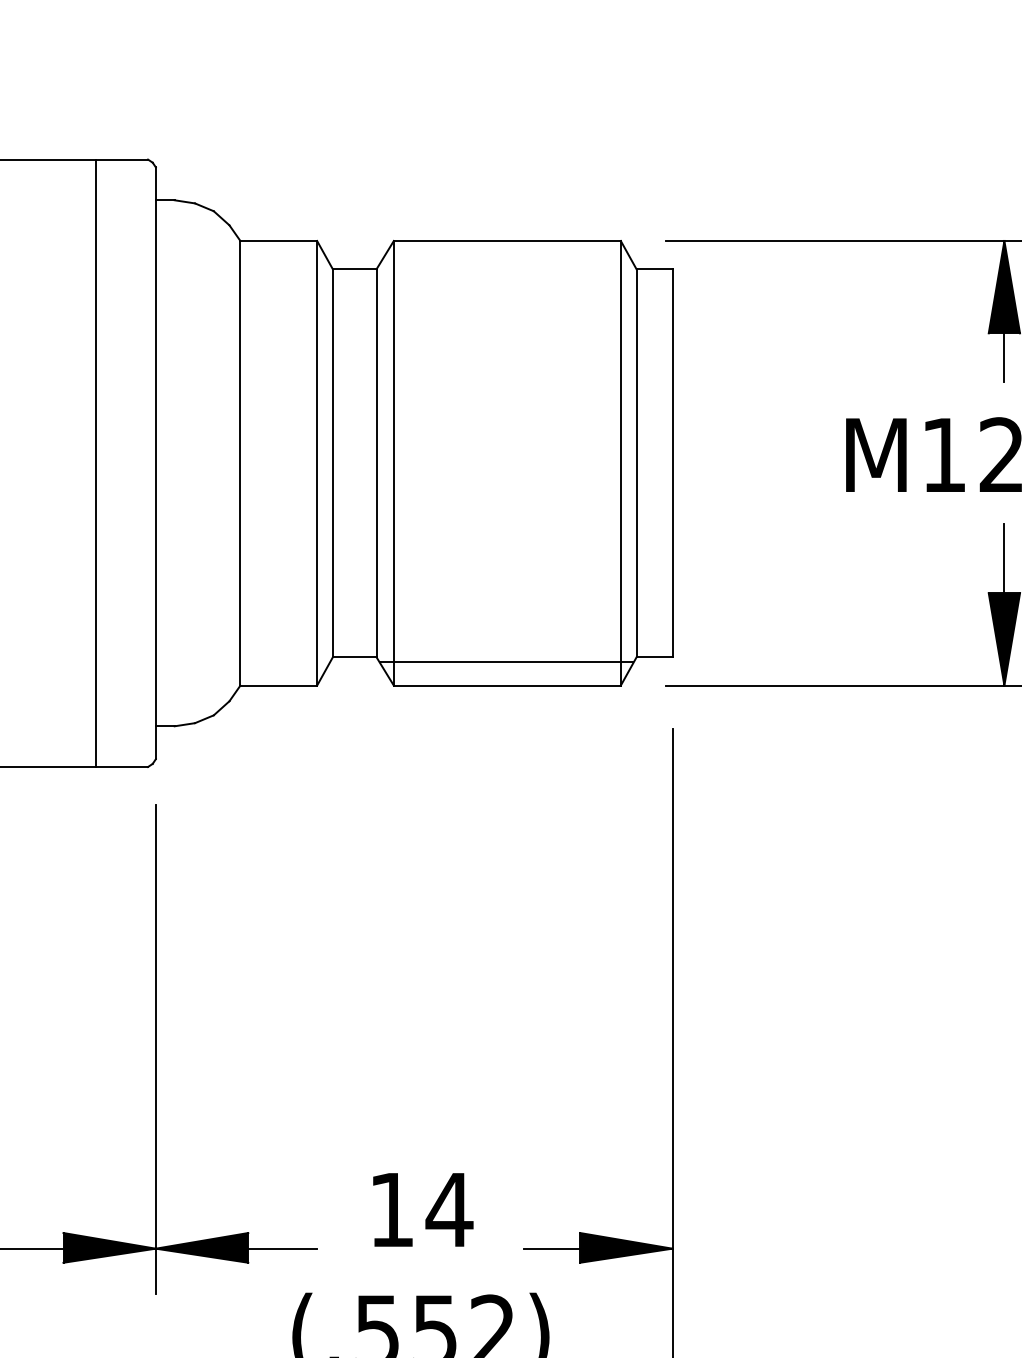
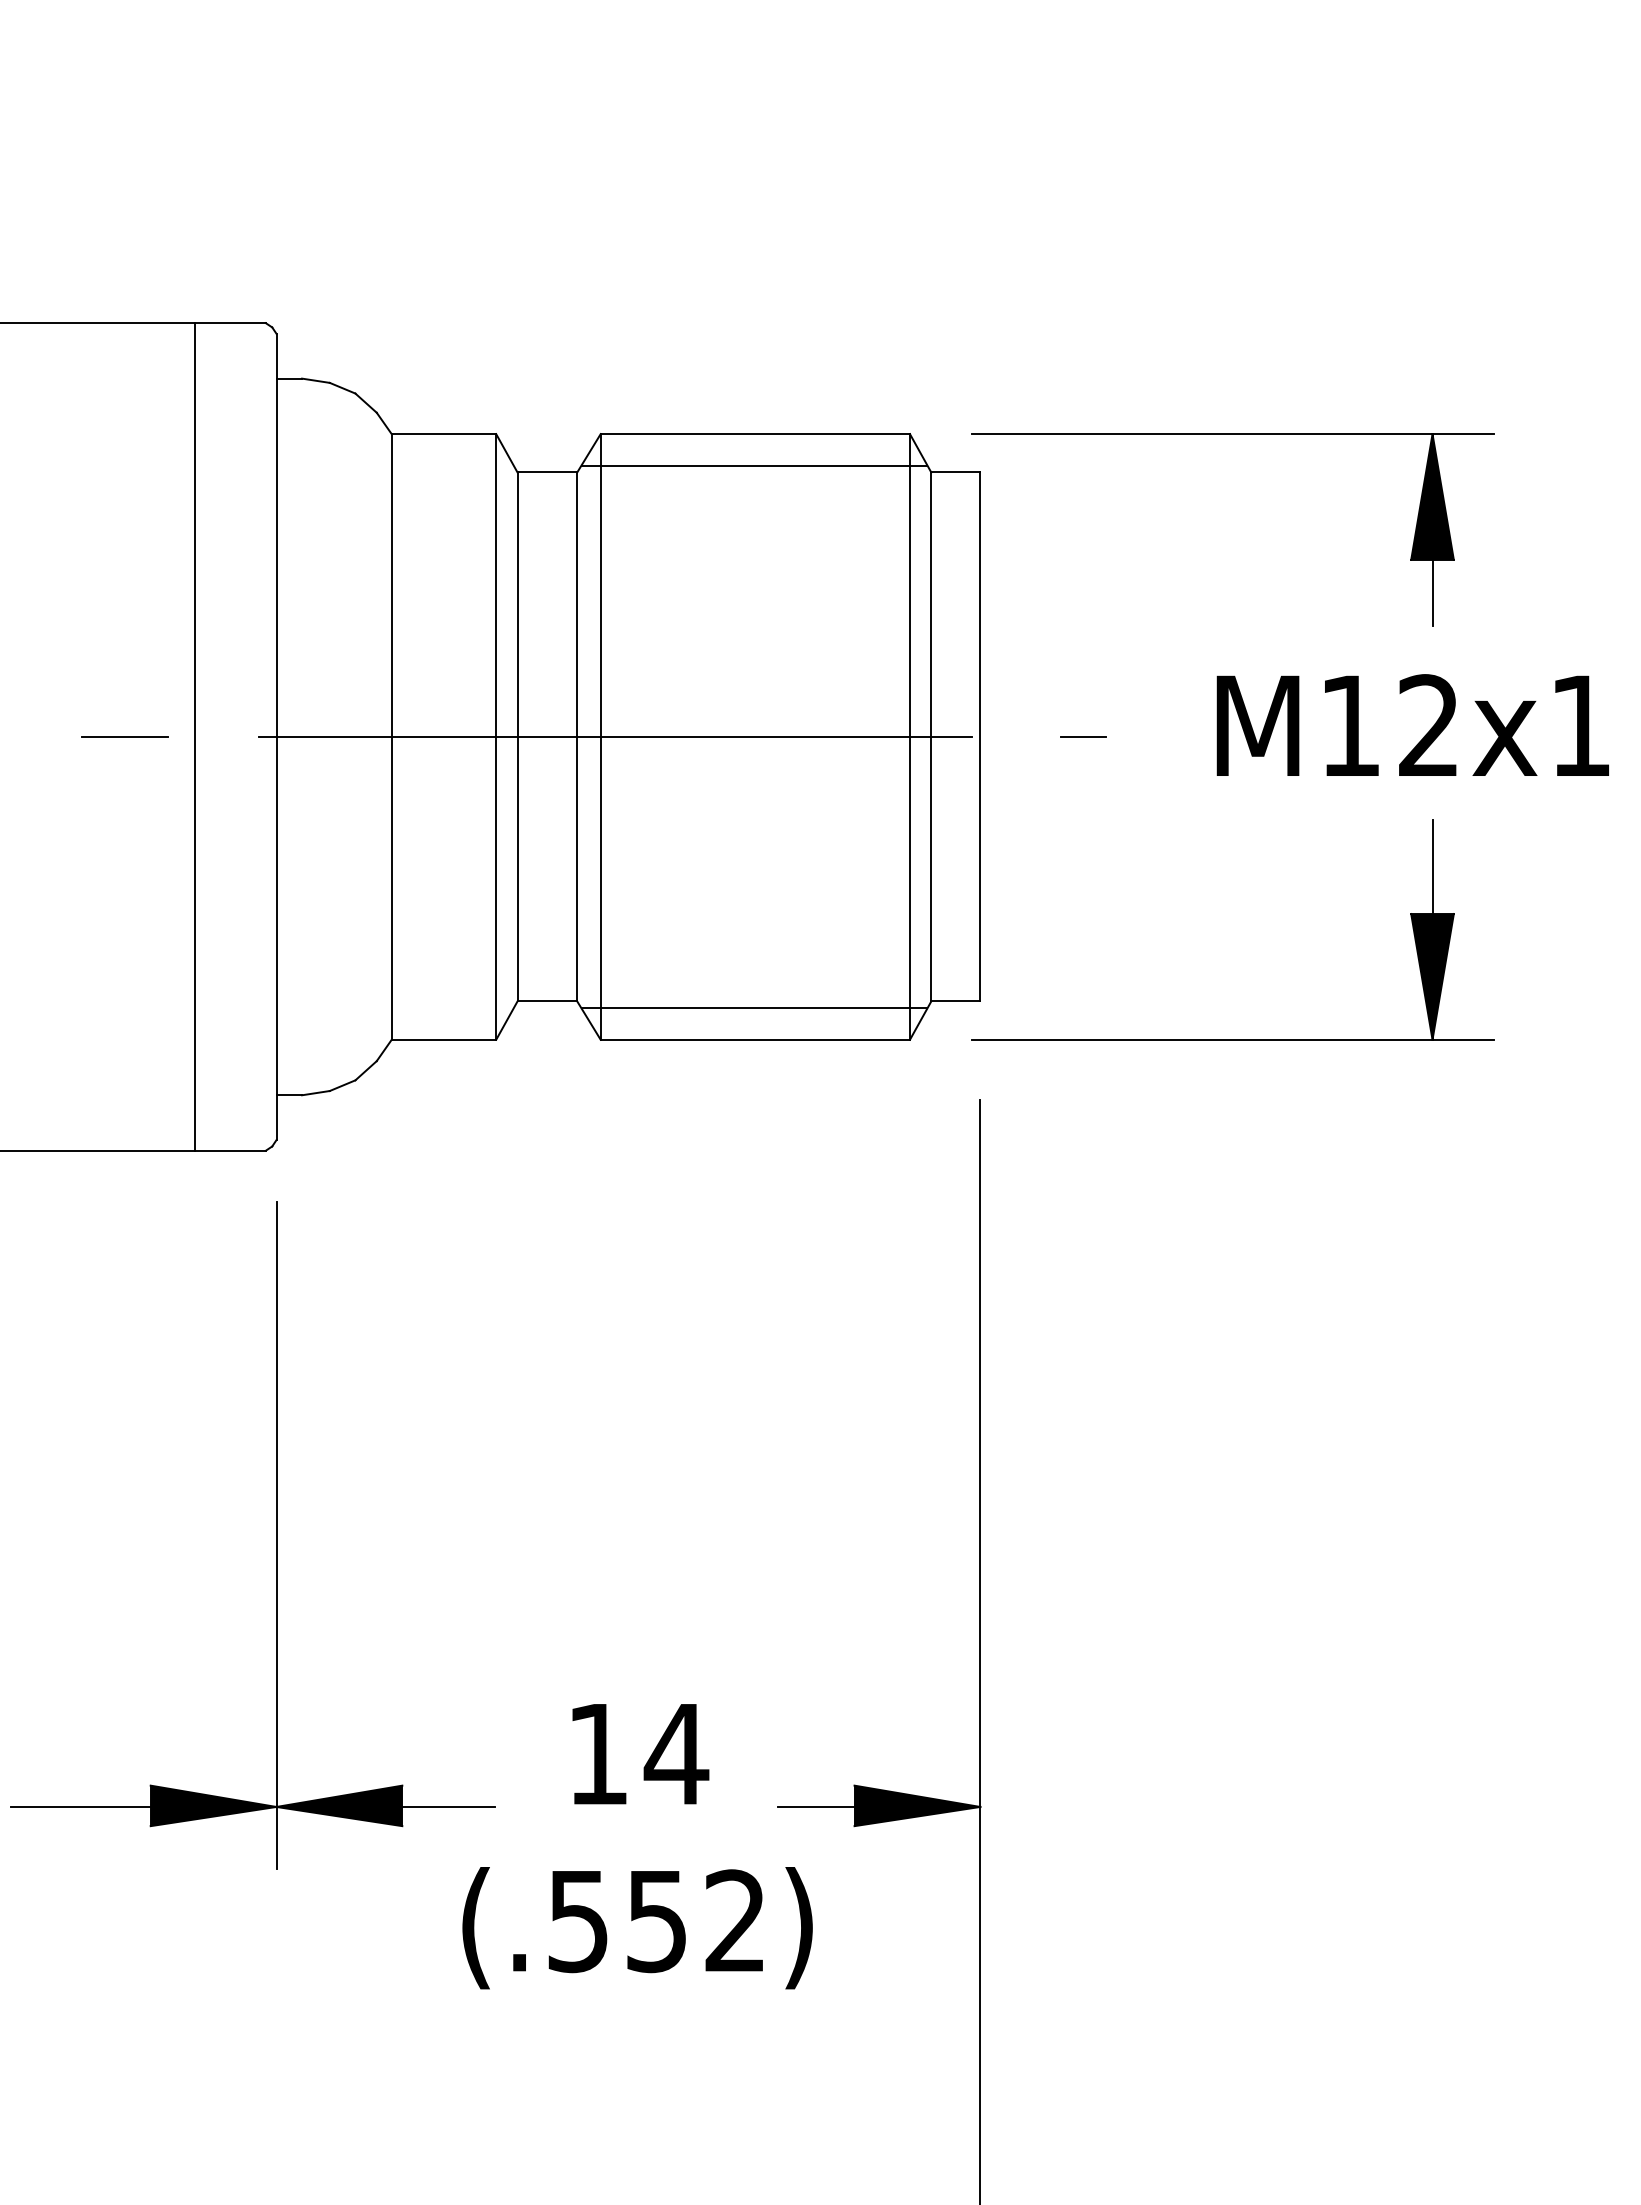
line: (506, 264) -> (754, 466), added
line: (44, 462) -> (124, 736), added
line: (404, 462) -> (615, 736), added
line: (748, 462) -> (1083, 736), added

